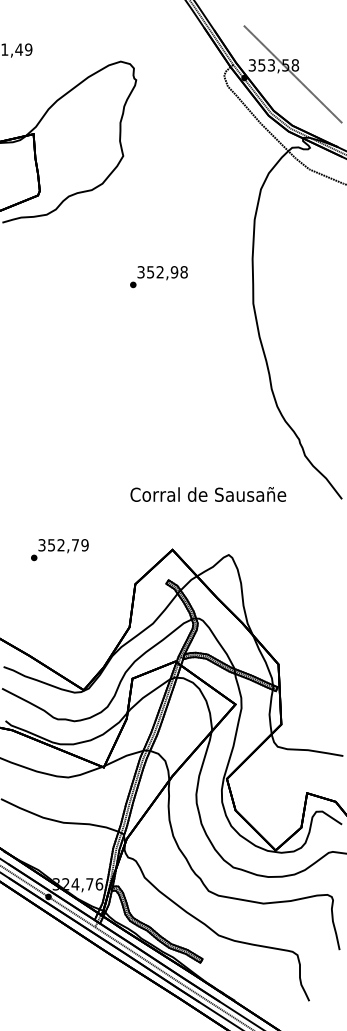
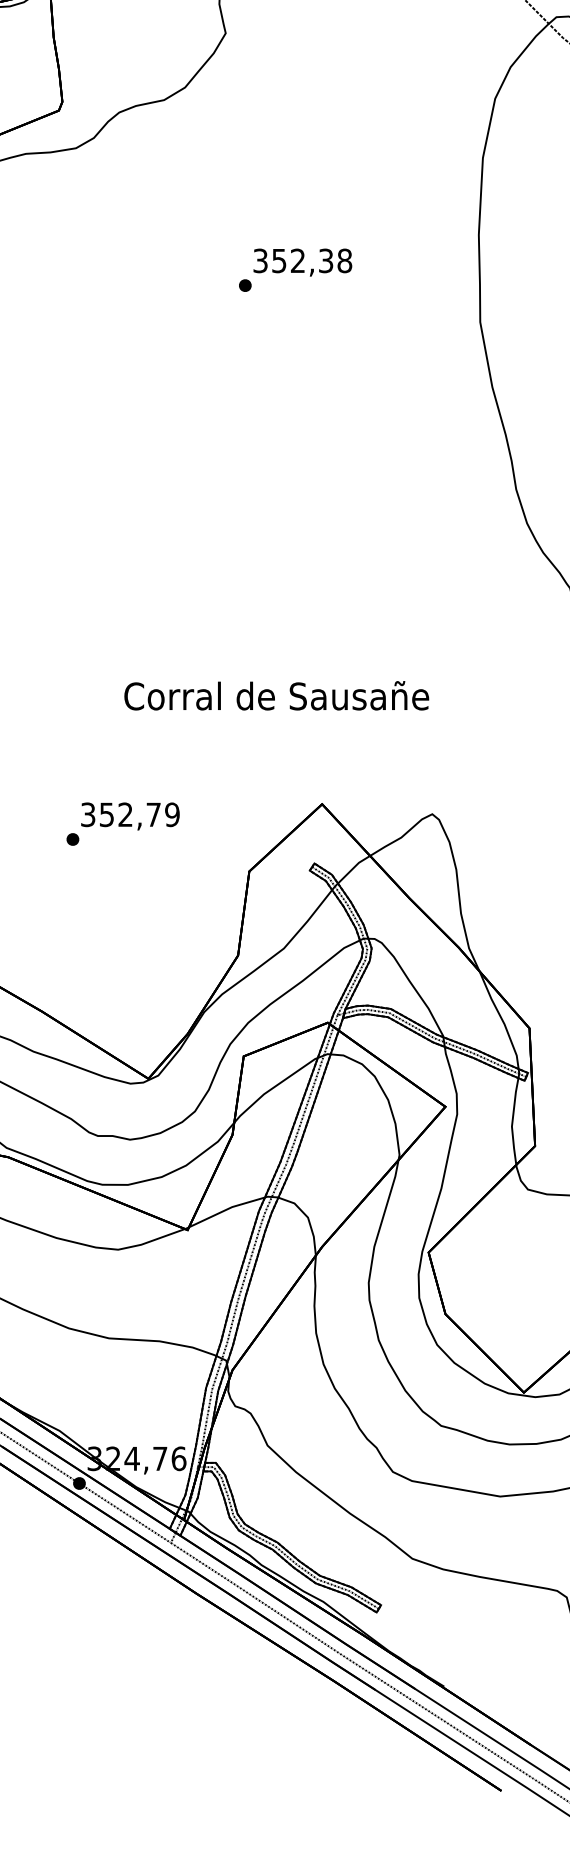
text: (174, 272) -> (325, 261), 352,98 -> 352,38
text: (208, 494) -> (277, 695), moved
text: (59, 550) -> (122, 825), moved

